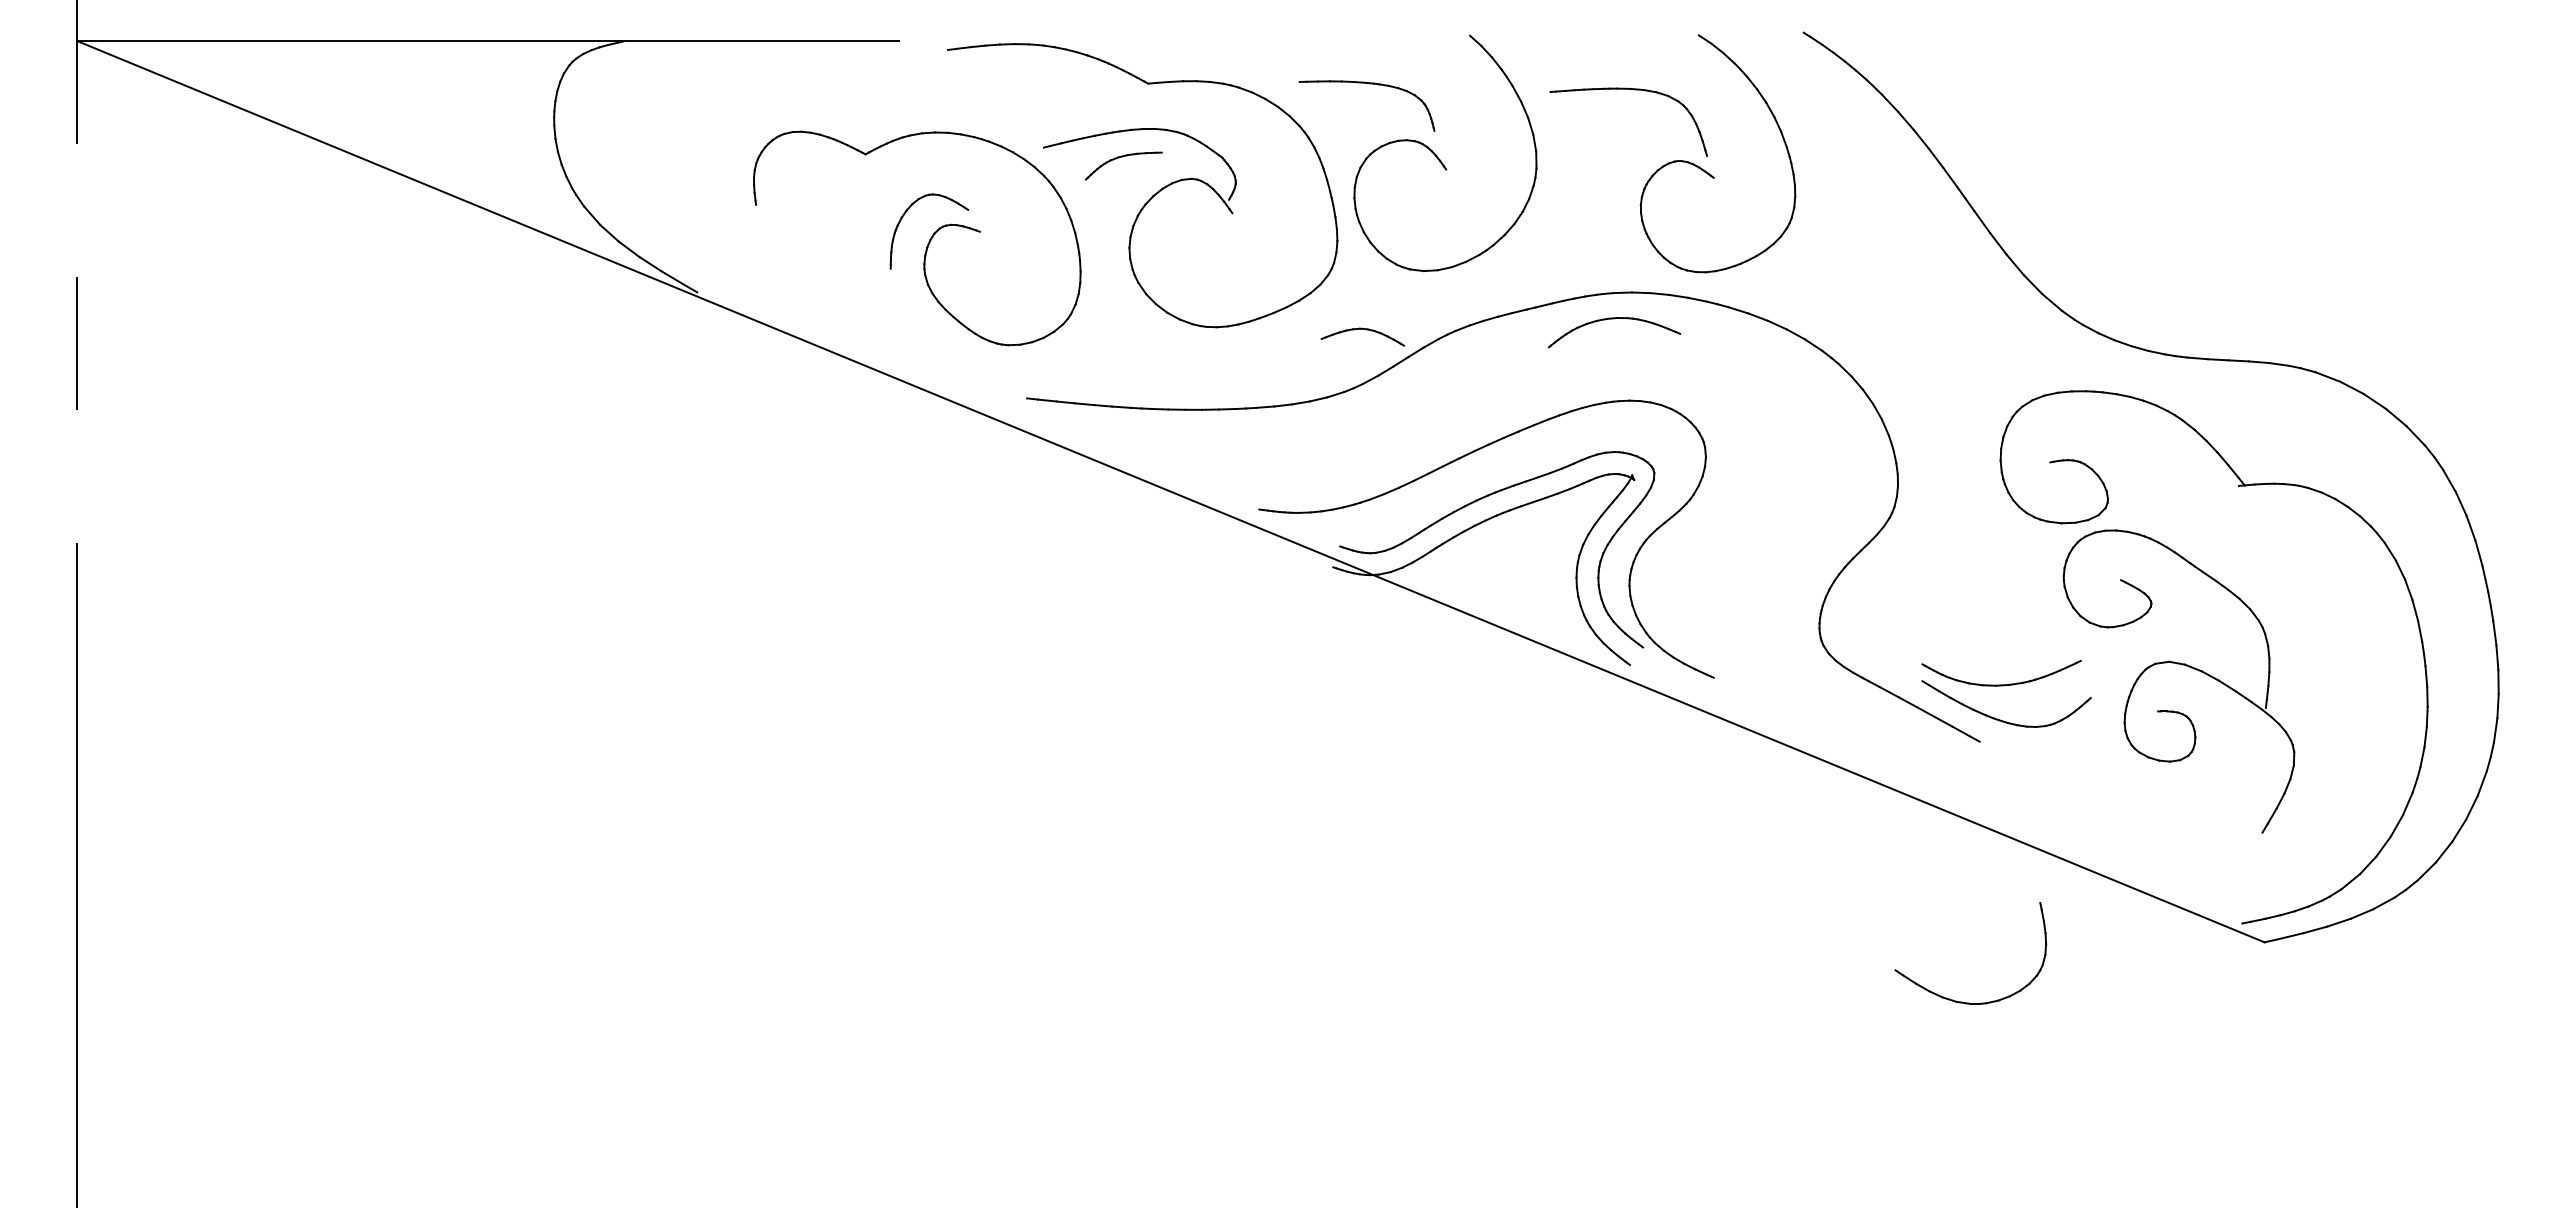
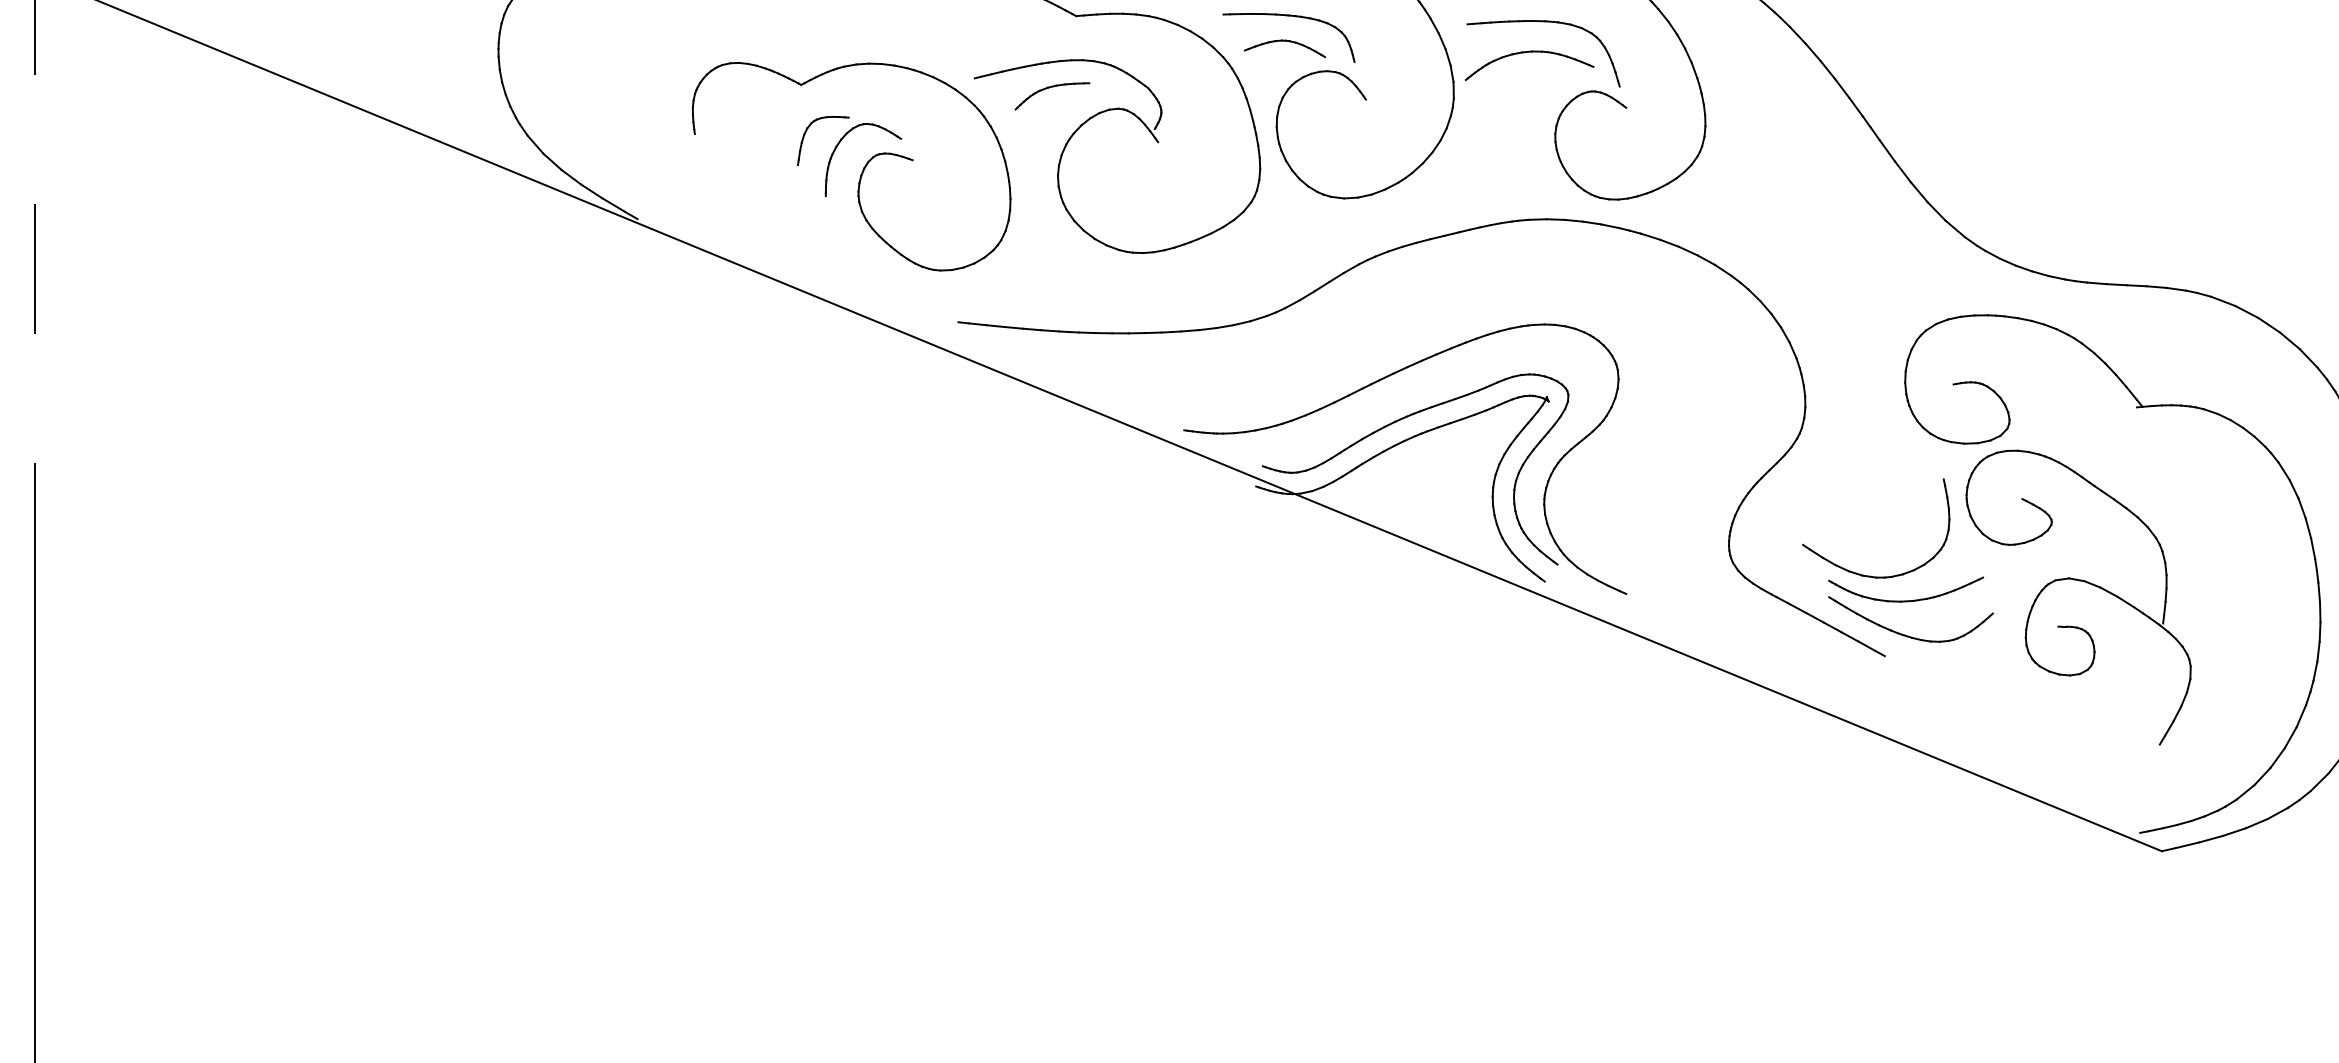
part: (871, 202) -> (807, 131), added
part: (1614, 319) -> (1529, 52), moved
part: (1362, 329) -> (1284, 41), moved
part: (1962, 1001) -> (1868, 575), moved

